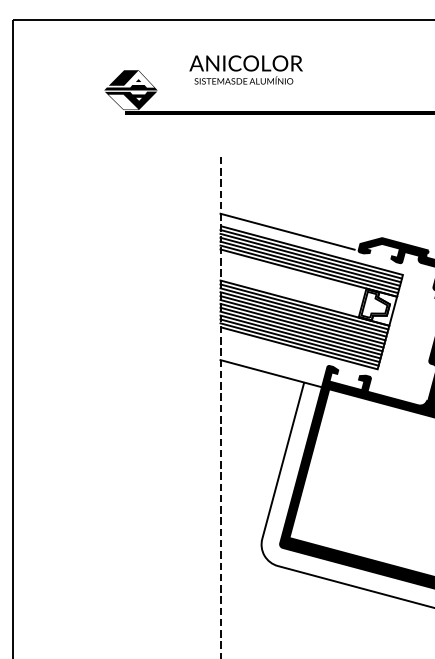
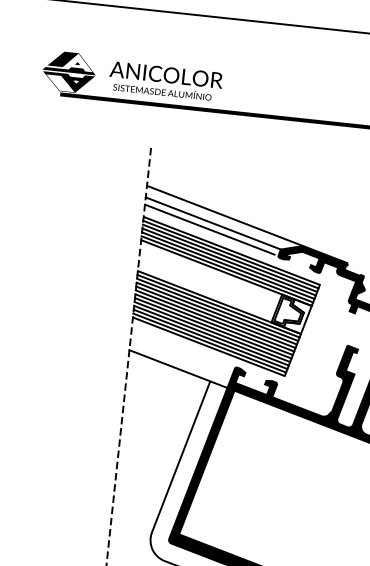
text: (245, 69) -> (165, 80), moved
line: (301, 216) -> (225, 215), added
line: (290, 224) -> (213, 222), added

